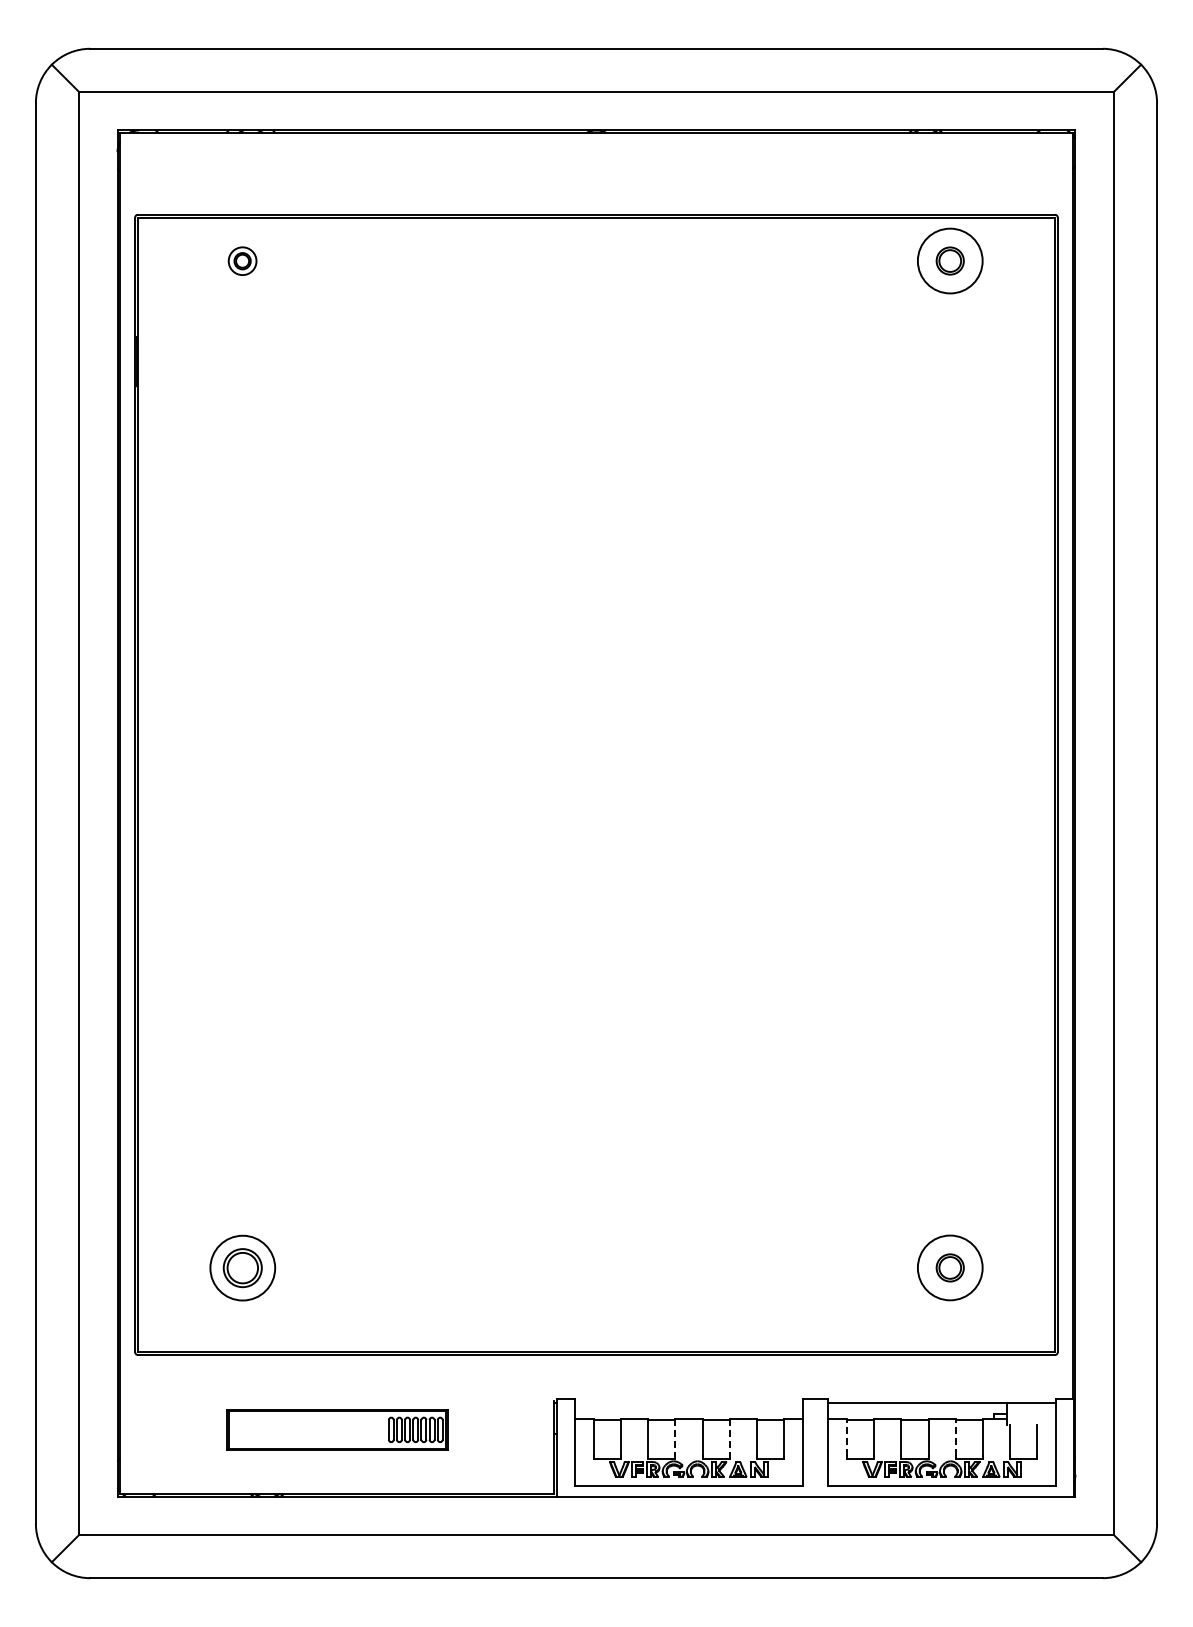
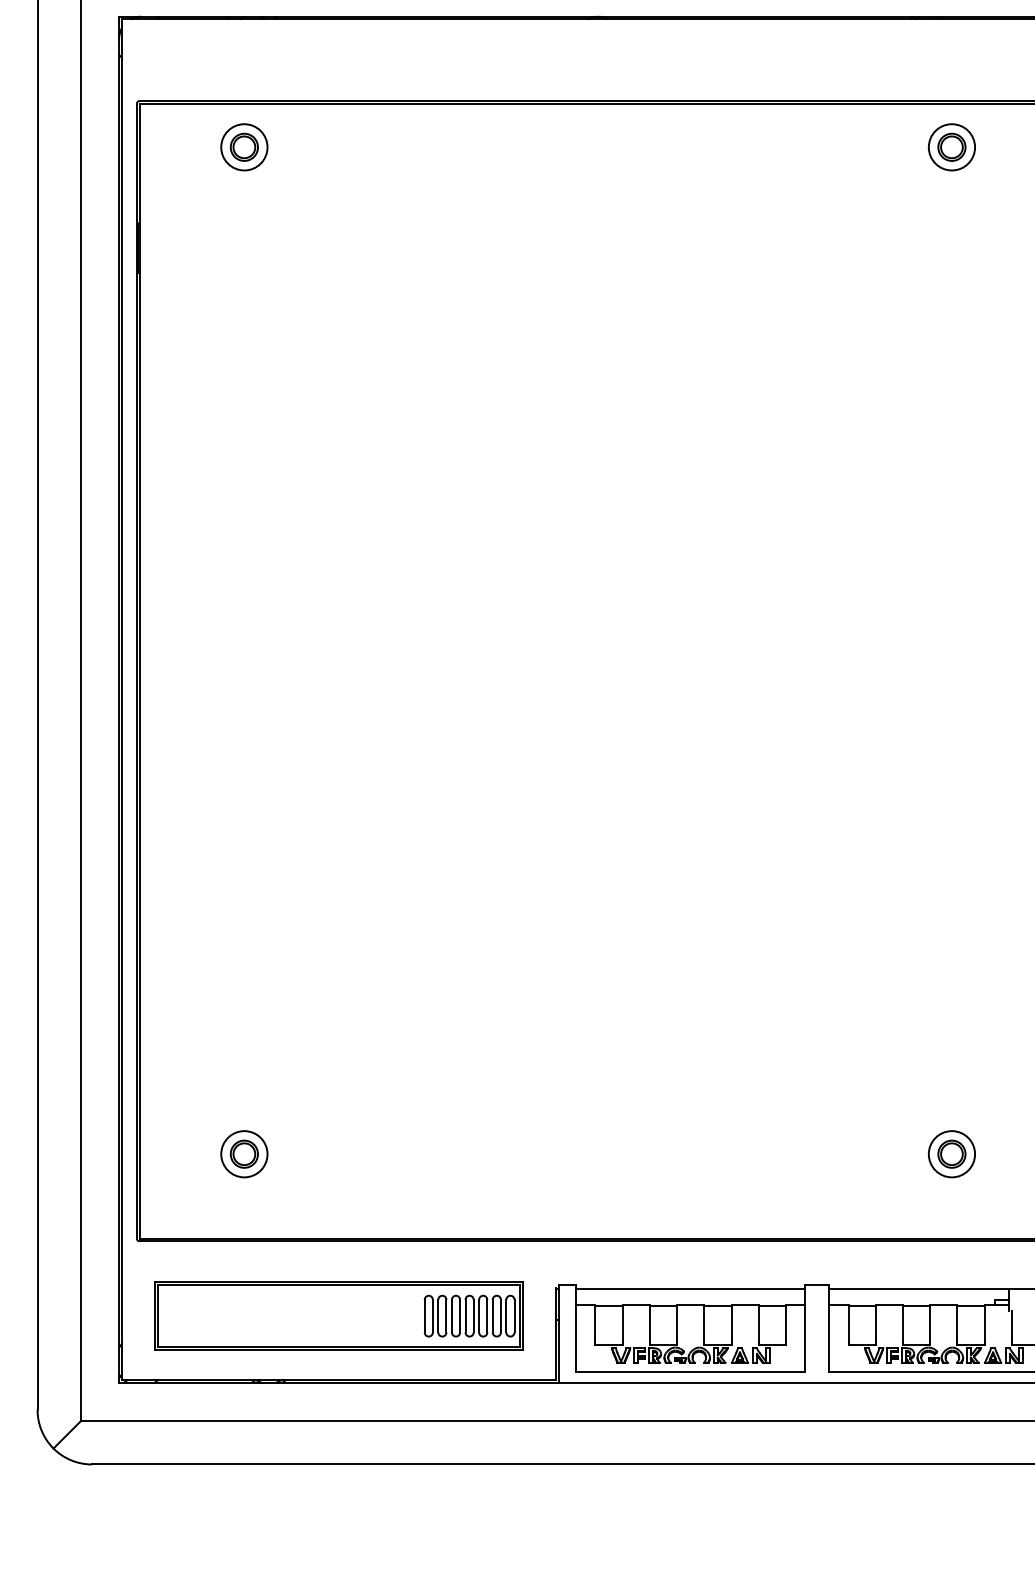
circle: (950, 260) -> (952, 146), size x0.71
part: (242, 261) -> (244, 147), size x1.67
part: (242, 1267) -> (244, 1153), size x0.71
circle: (950, 1267) -> (952, 1153), size x0.71
line: (688, 1403) -> (690, 1289), added
part: (337, 1429) -> (339, 1315), size x1.67
line: (846, 1437) -> (848, 1323), dashed -> solid
line: (955, 1437) -> (957, 1323), dashed -> solid
line: (675, 1438) -> (677, 1324), dashed -> solid
line: (729, 1438) -> (731, 1324), dashed -> solid

